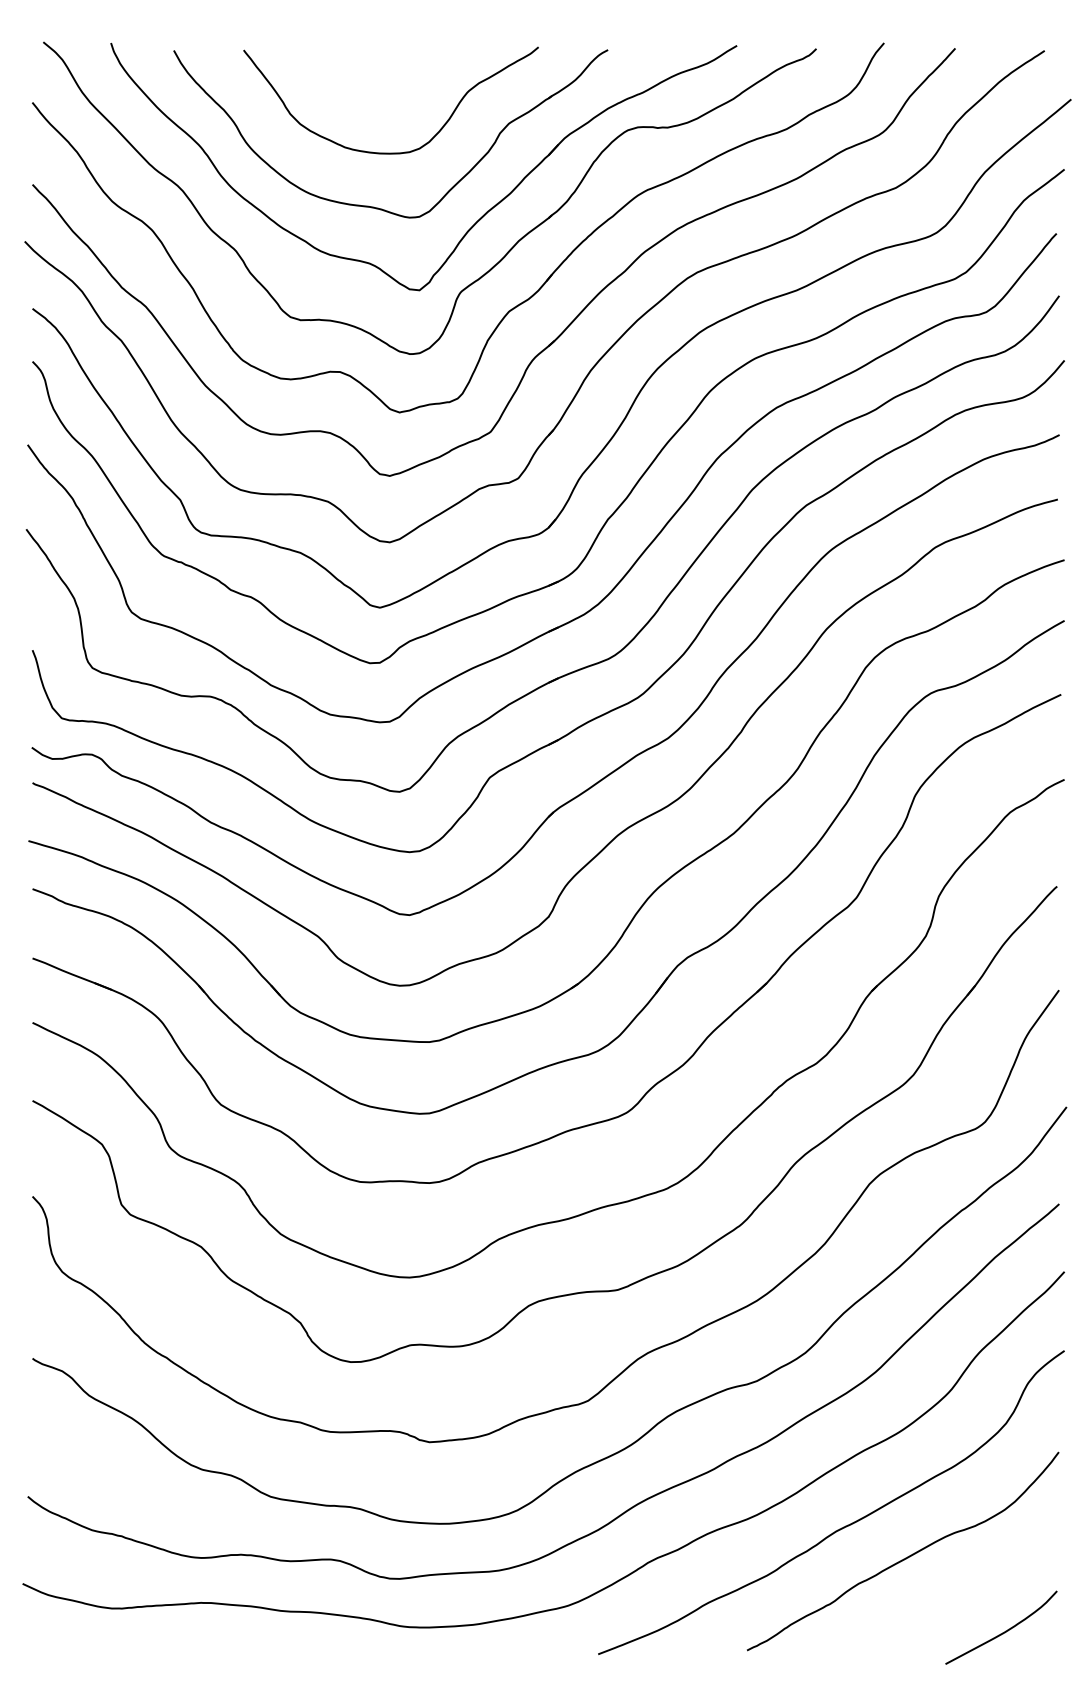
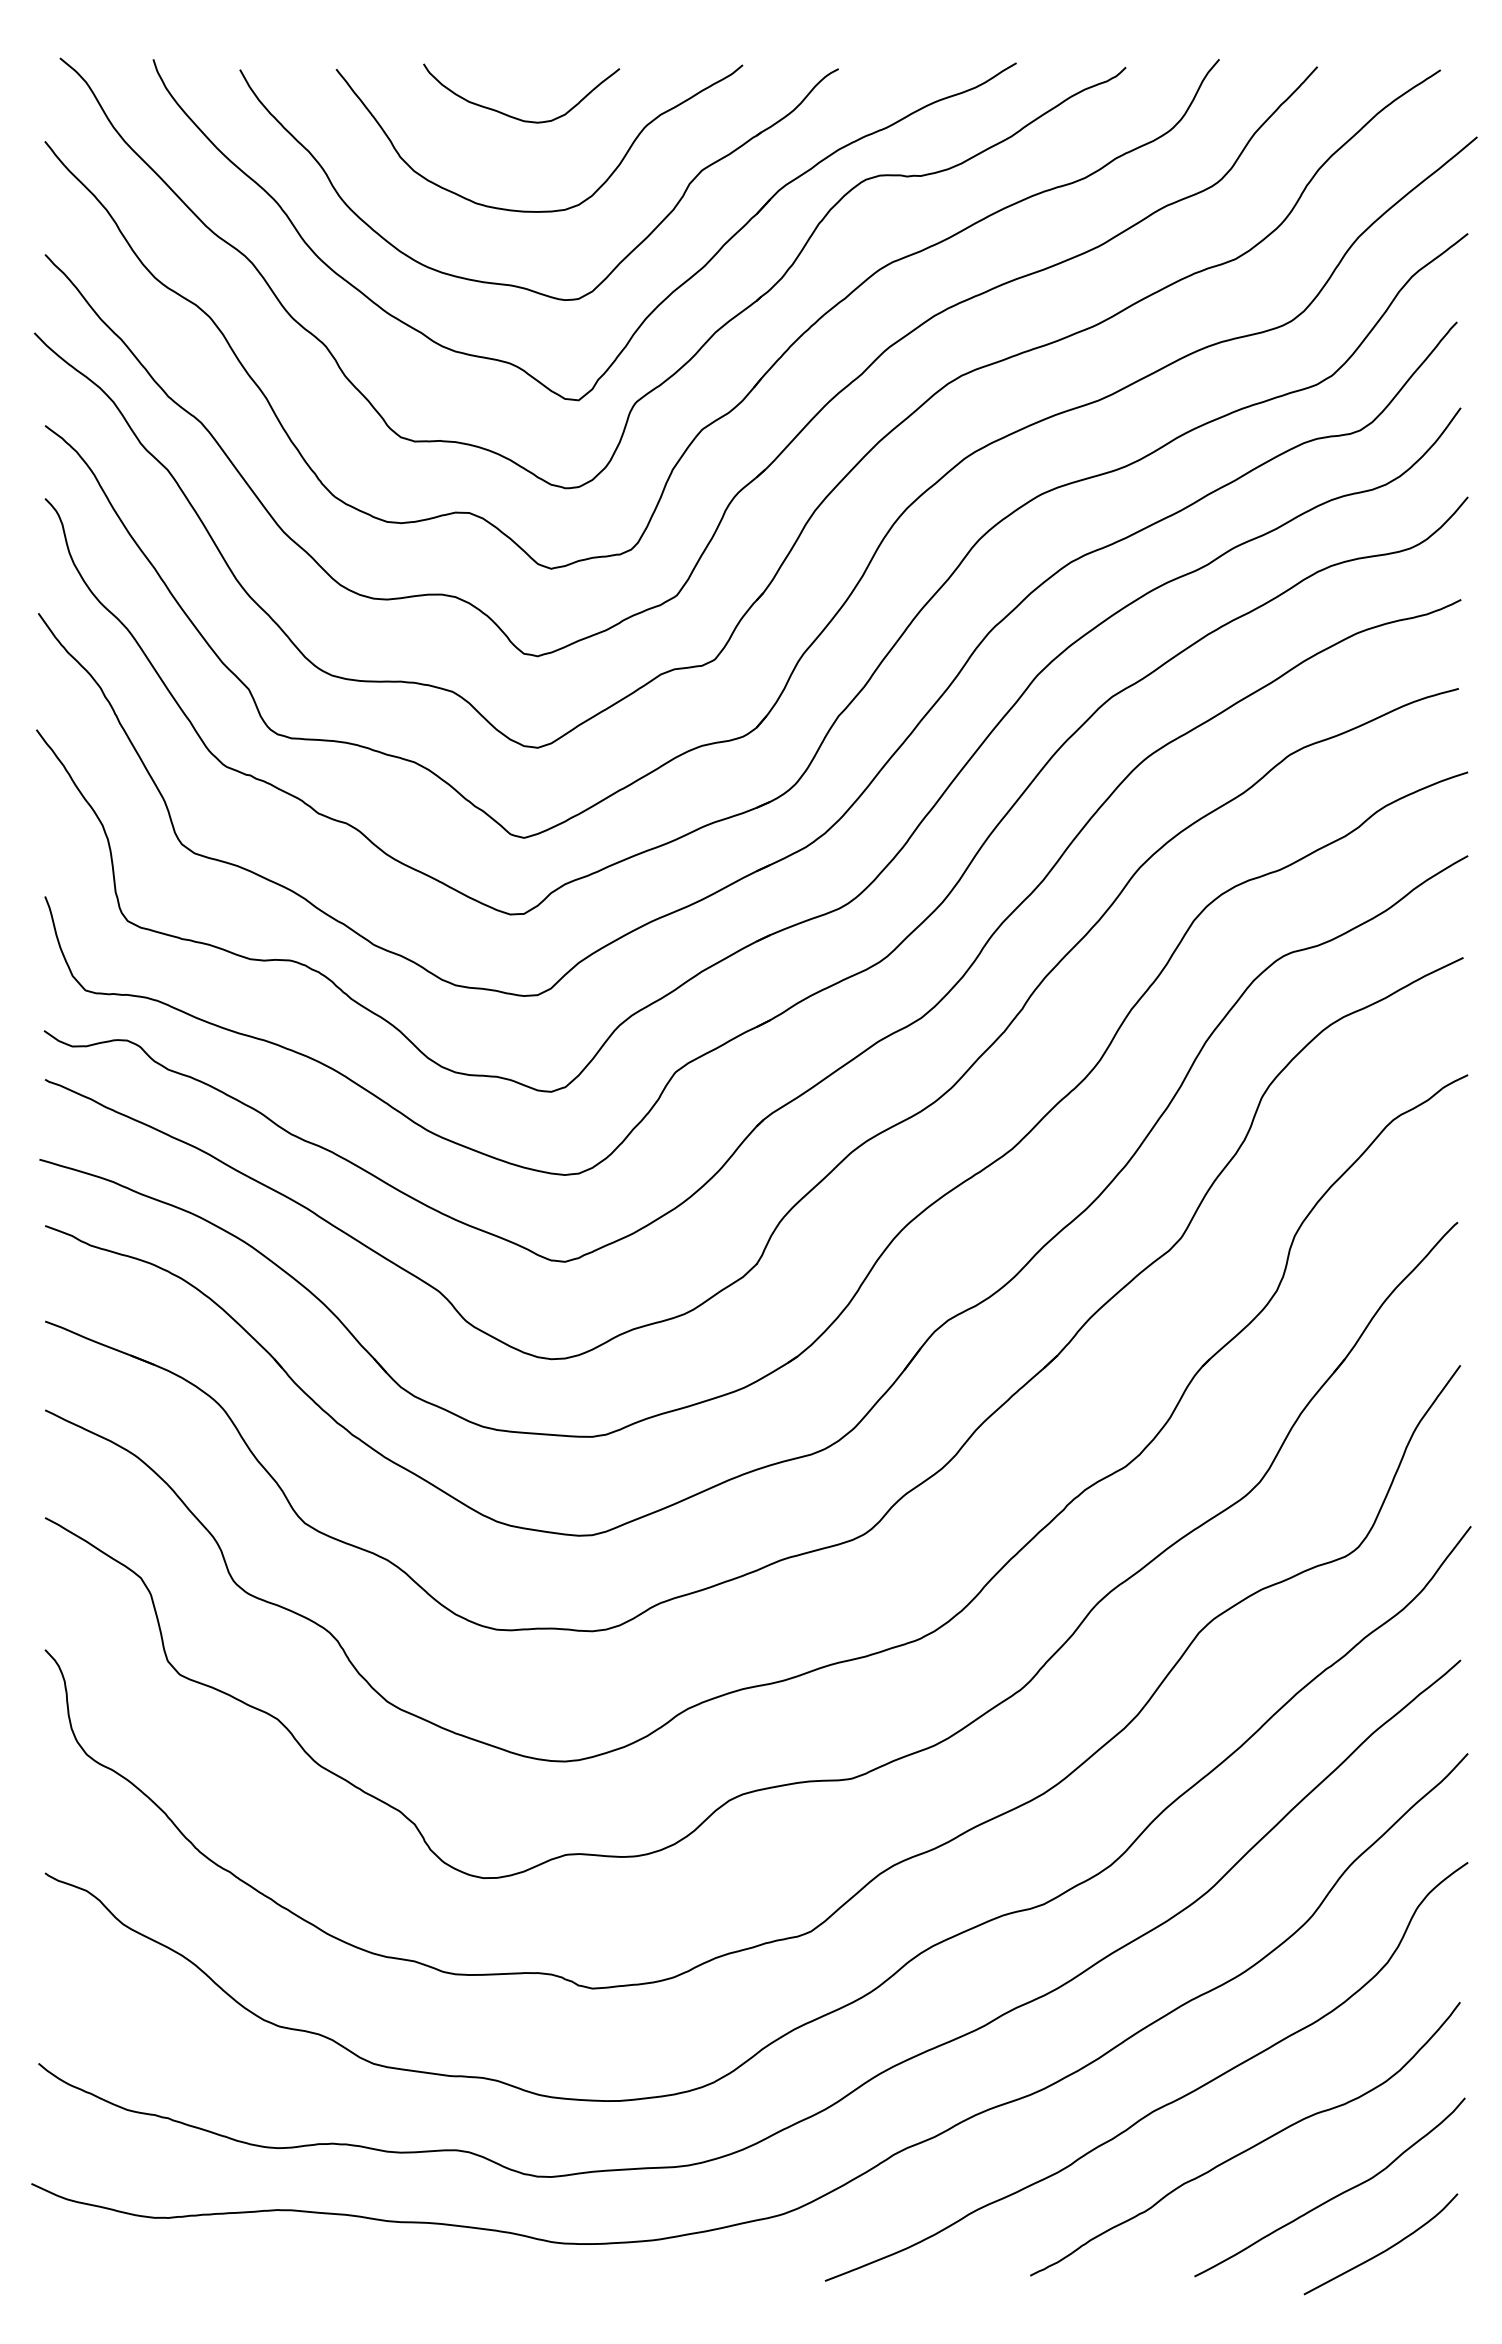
curve: (370, 83) -> (511, 115), added
curve: (967, 1592) -> (1334, 2195), added

